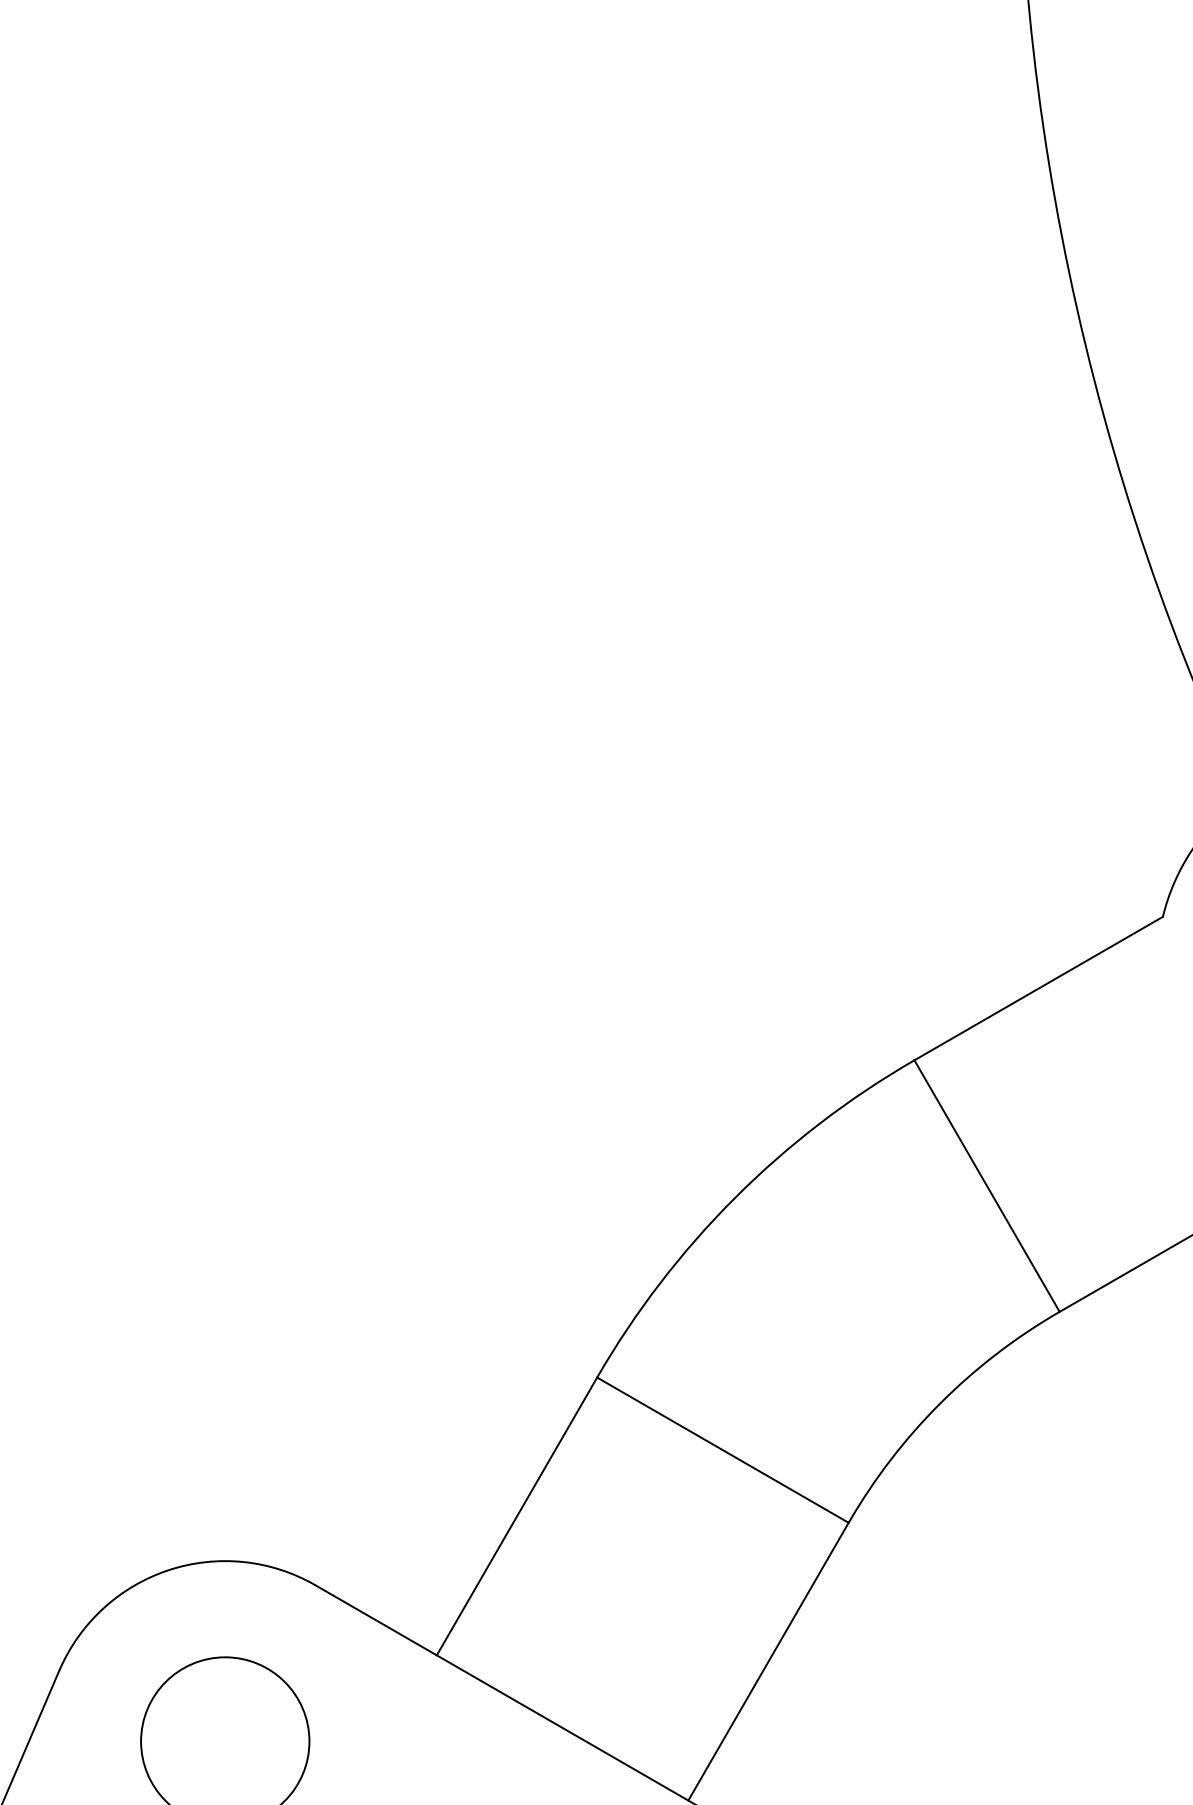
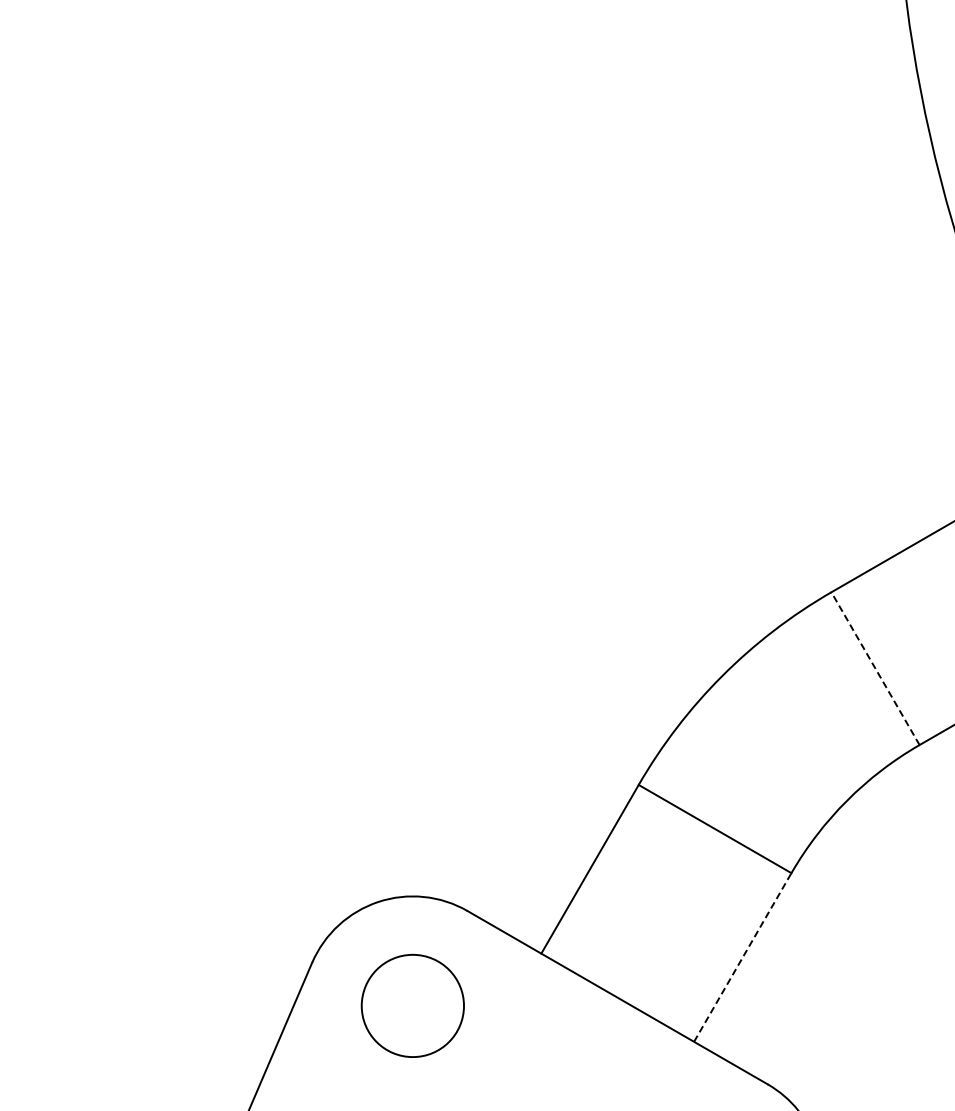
line: (987, 1185) -> (875, 668), solid -> dashed
line: (769, 1661) -> (743, 957), solid -> dashed

